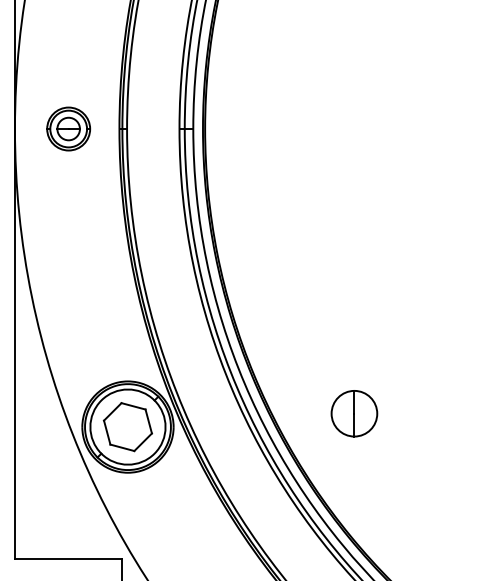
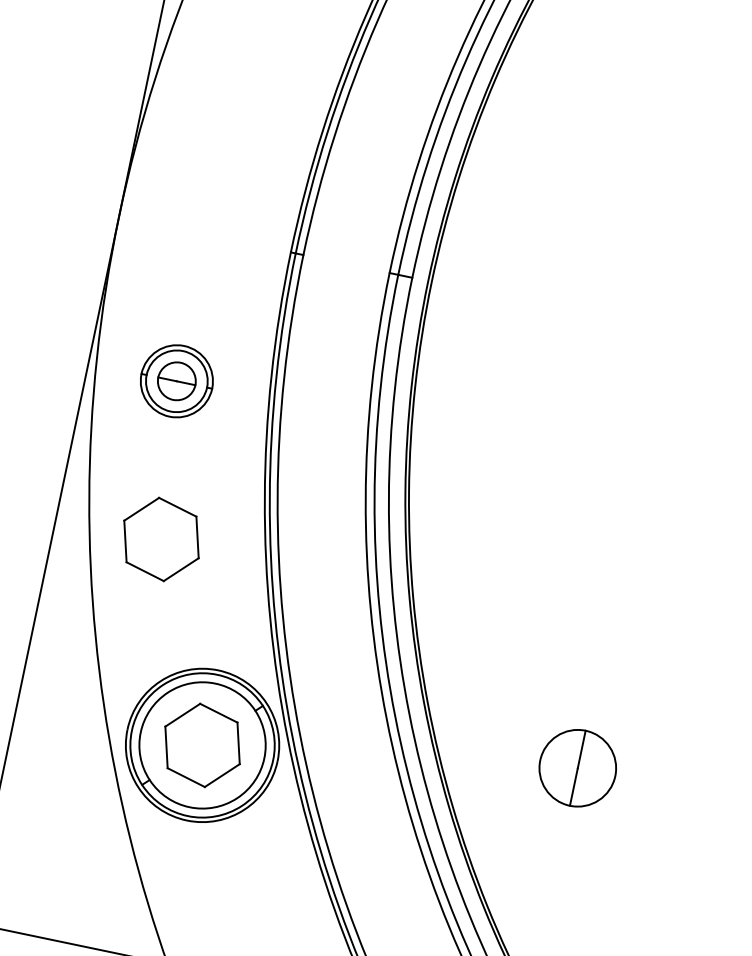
part: (68, 128) -> (176, 380), moved
part: (78, 312) -> (160, 540), added
part: (354, 413) -> (577, 767), moved

